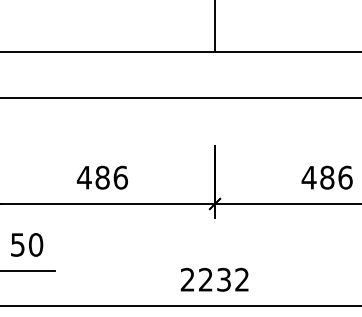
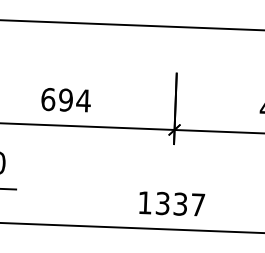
text: (102, 177) -> (65, 99), 486 -> 694
text: (214, 279) -> (171, 203), 2232 -> 1337

